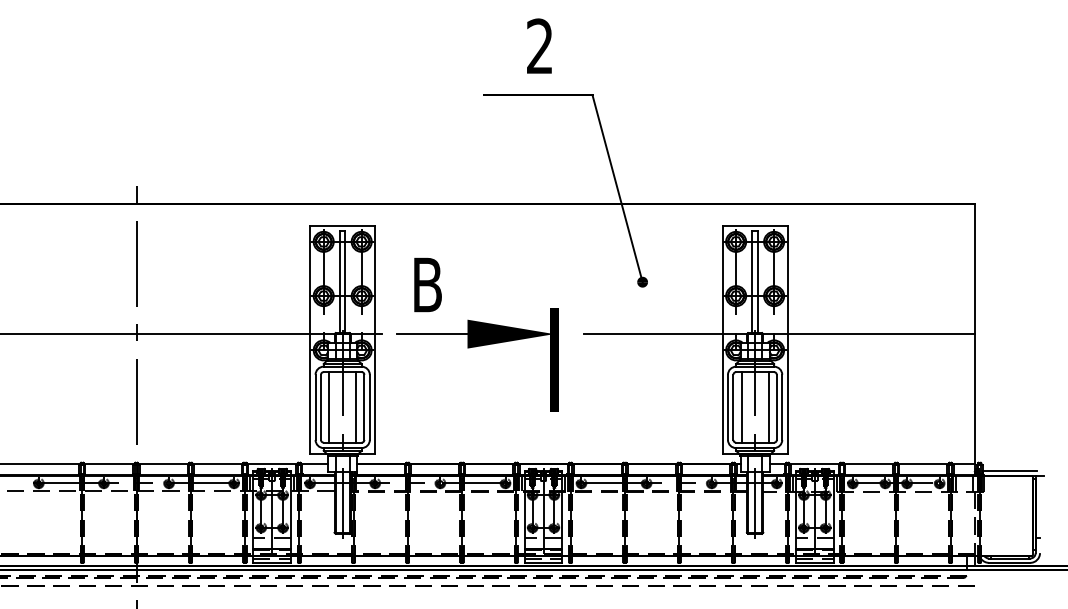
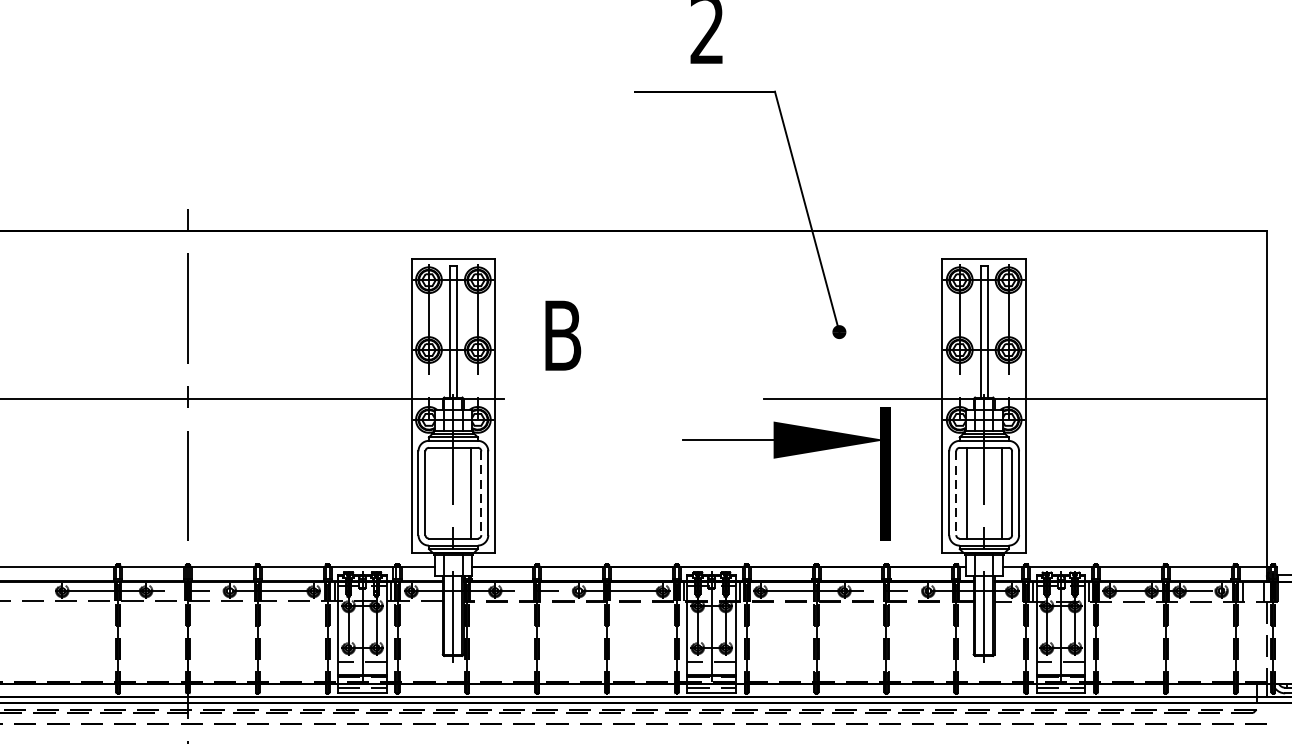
part: (475, 347) -> (783, 457), moved
line: (329, 407) -> (436, 493), removed
line: (364, 407) -> (481, 493), solid -> dashed
line: (733, 407) -> (956, 493), solid -> dashed

